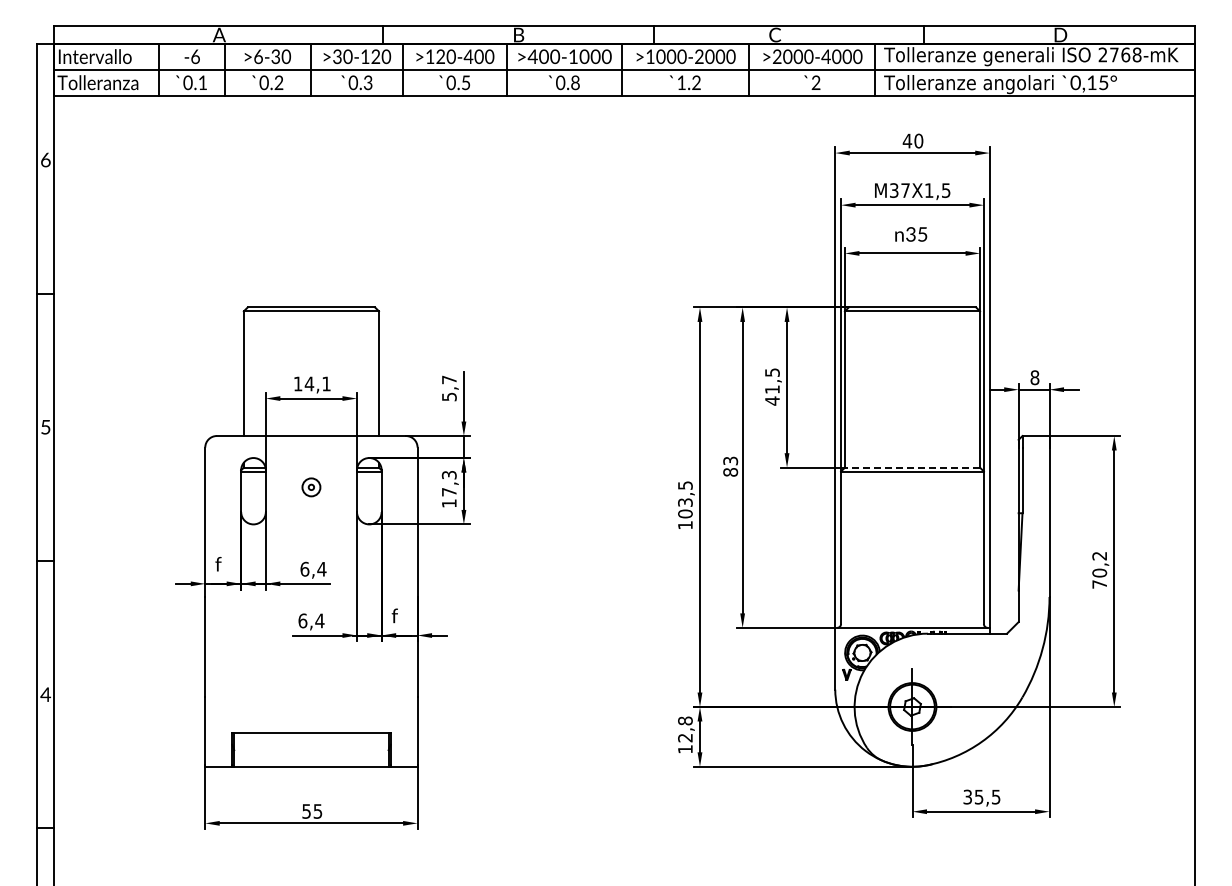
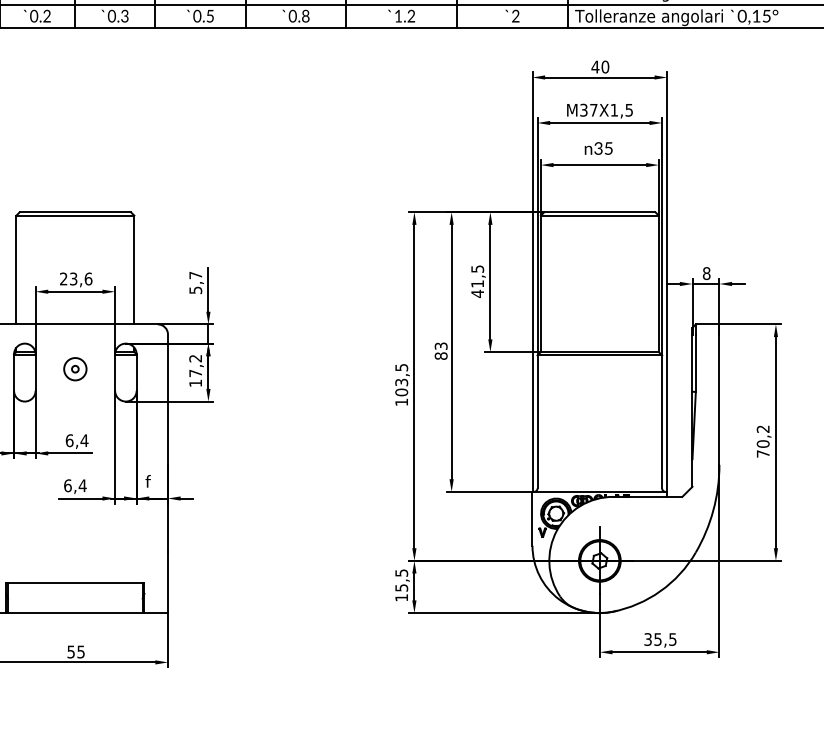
text: (312, 383) -> (76, 278), 14,1 -> 23,6
line: (912, 467) -> (599, 351), dashed -> solid
text: (449, 475) -> (195, 358), 17,3 -> 17,2
part: (311, 487) -> (75, 369), size x1.43
text: (685, 729) -> (401, 580), 12,8 -> 15,5

